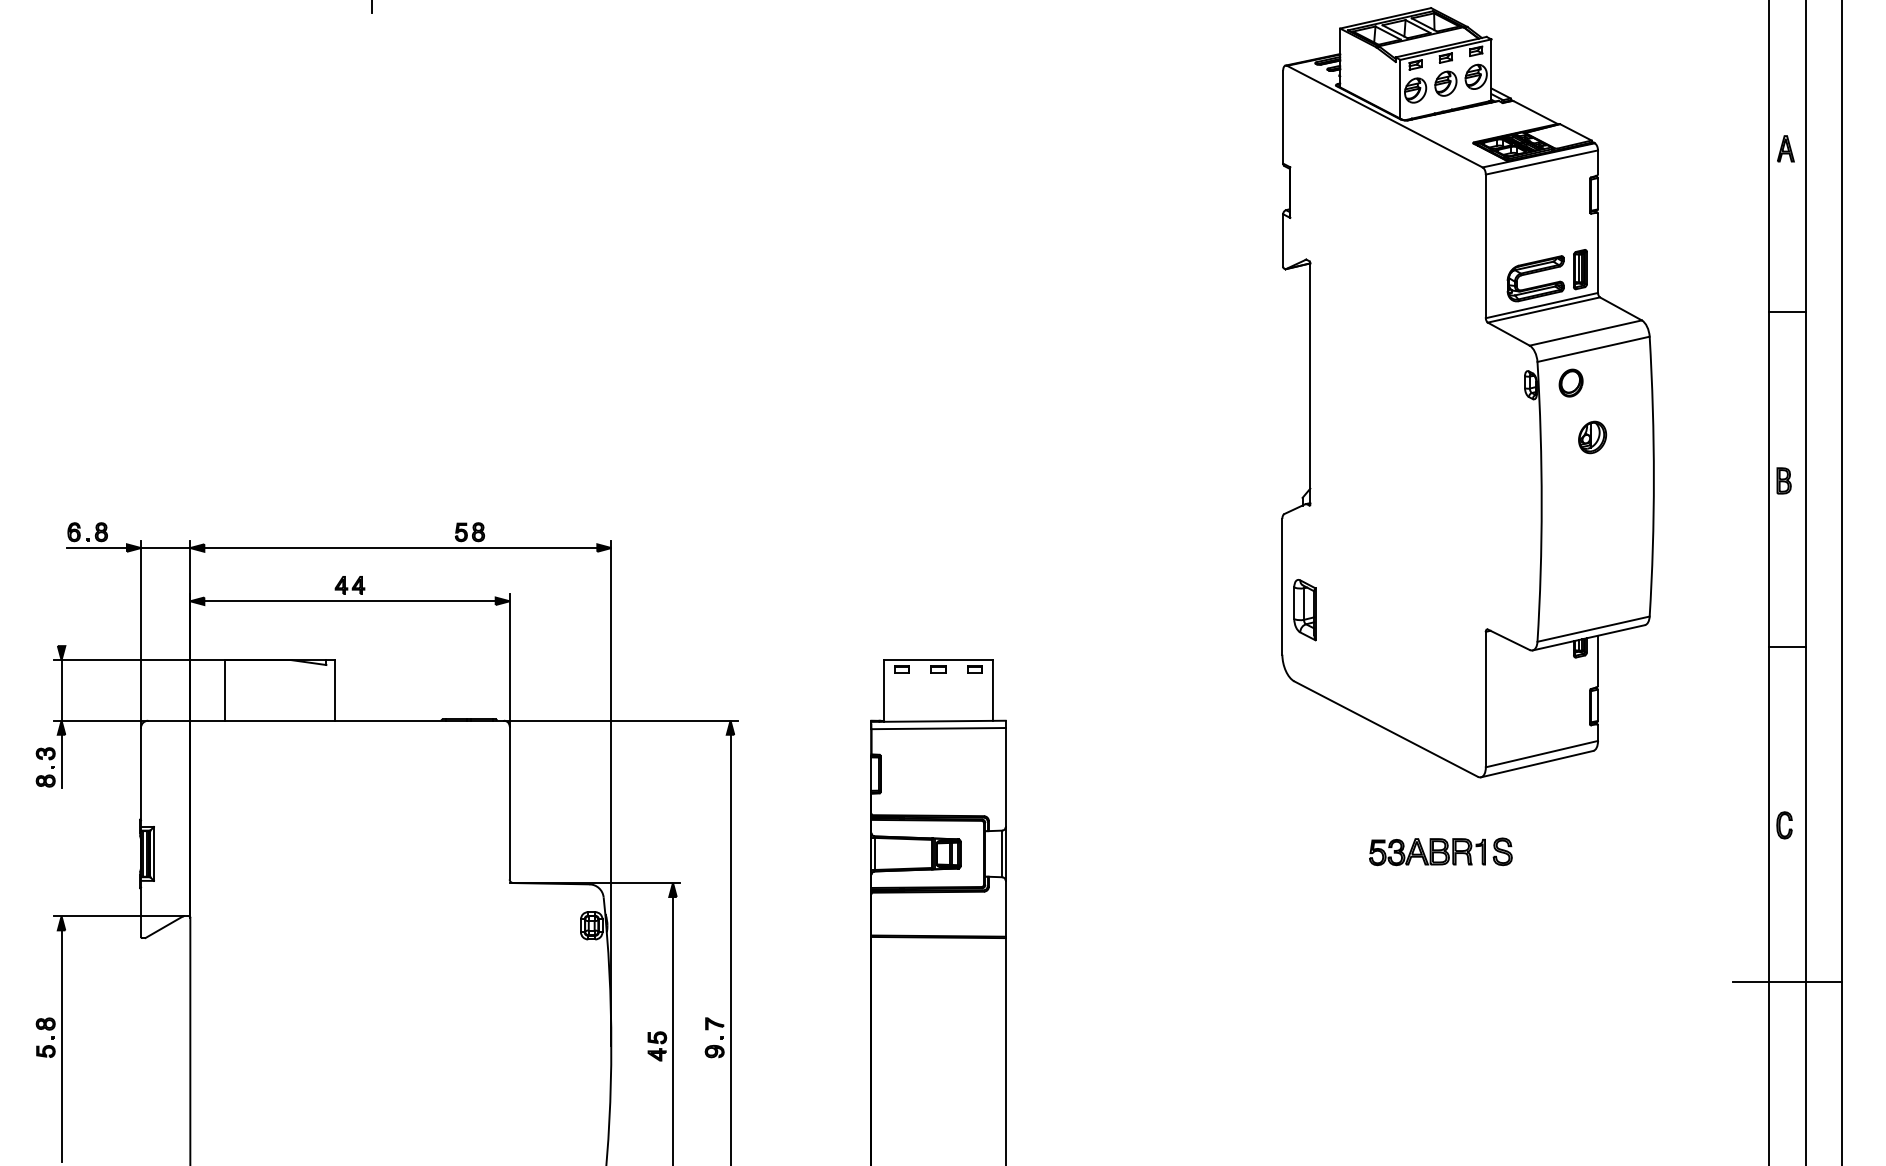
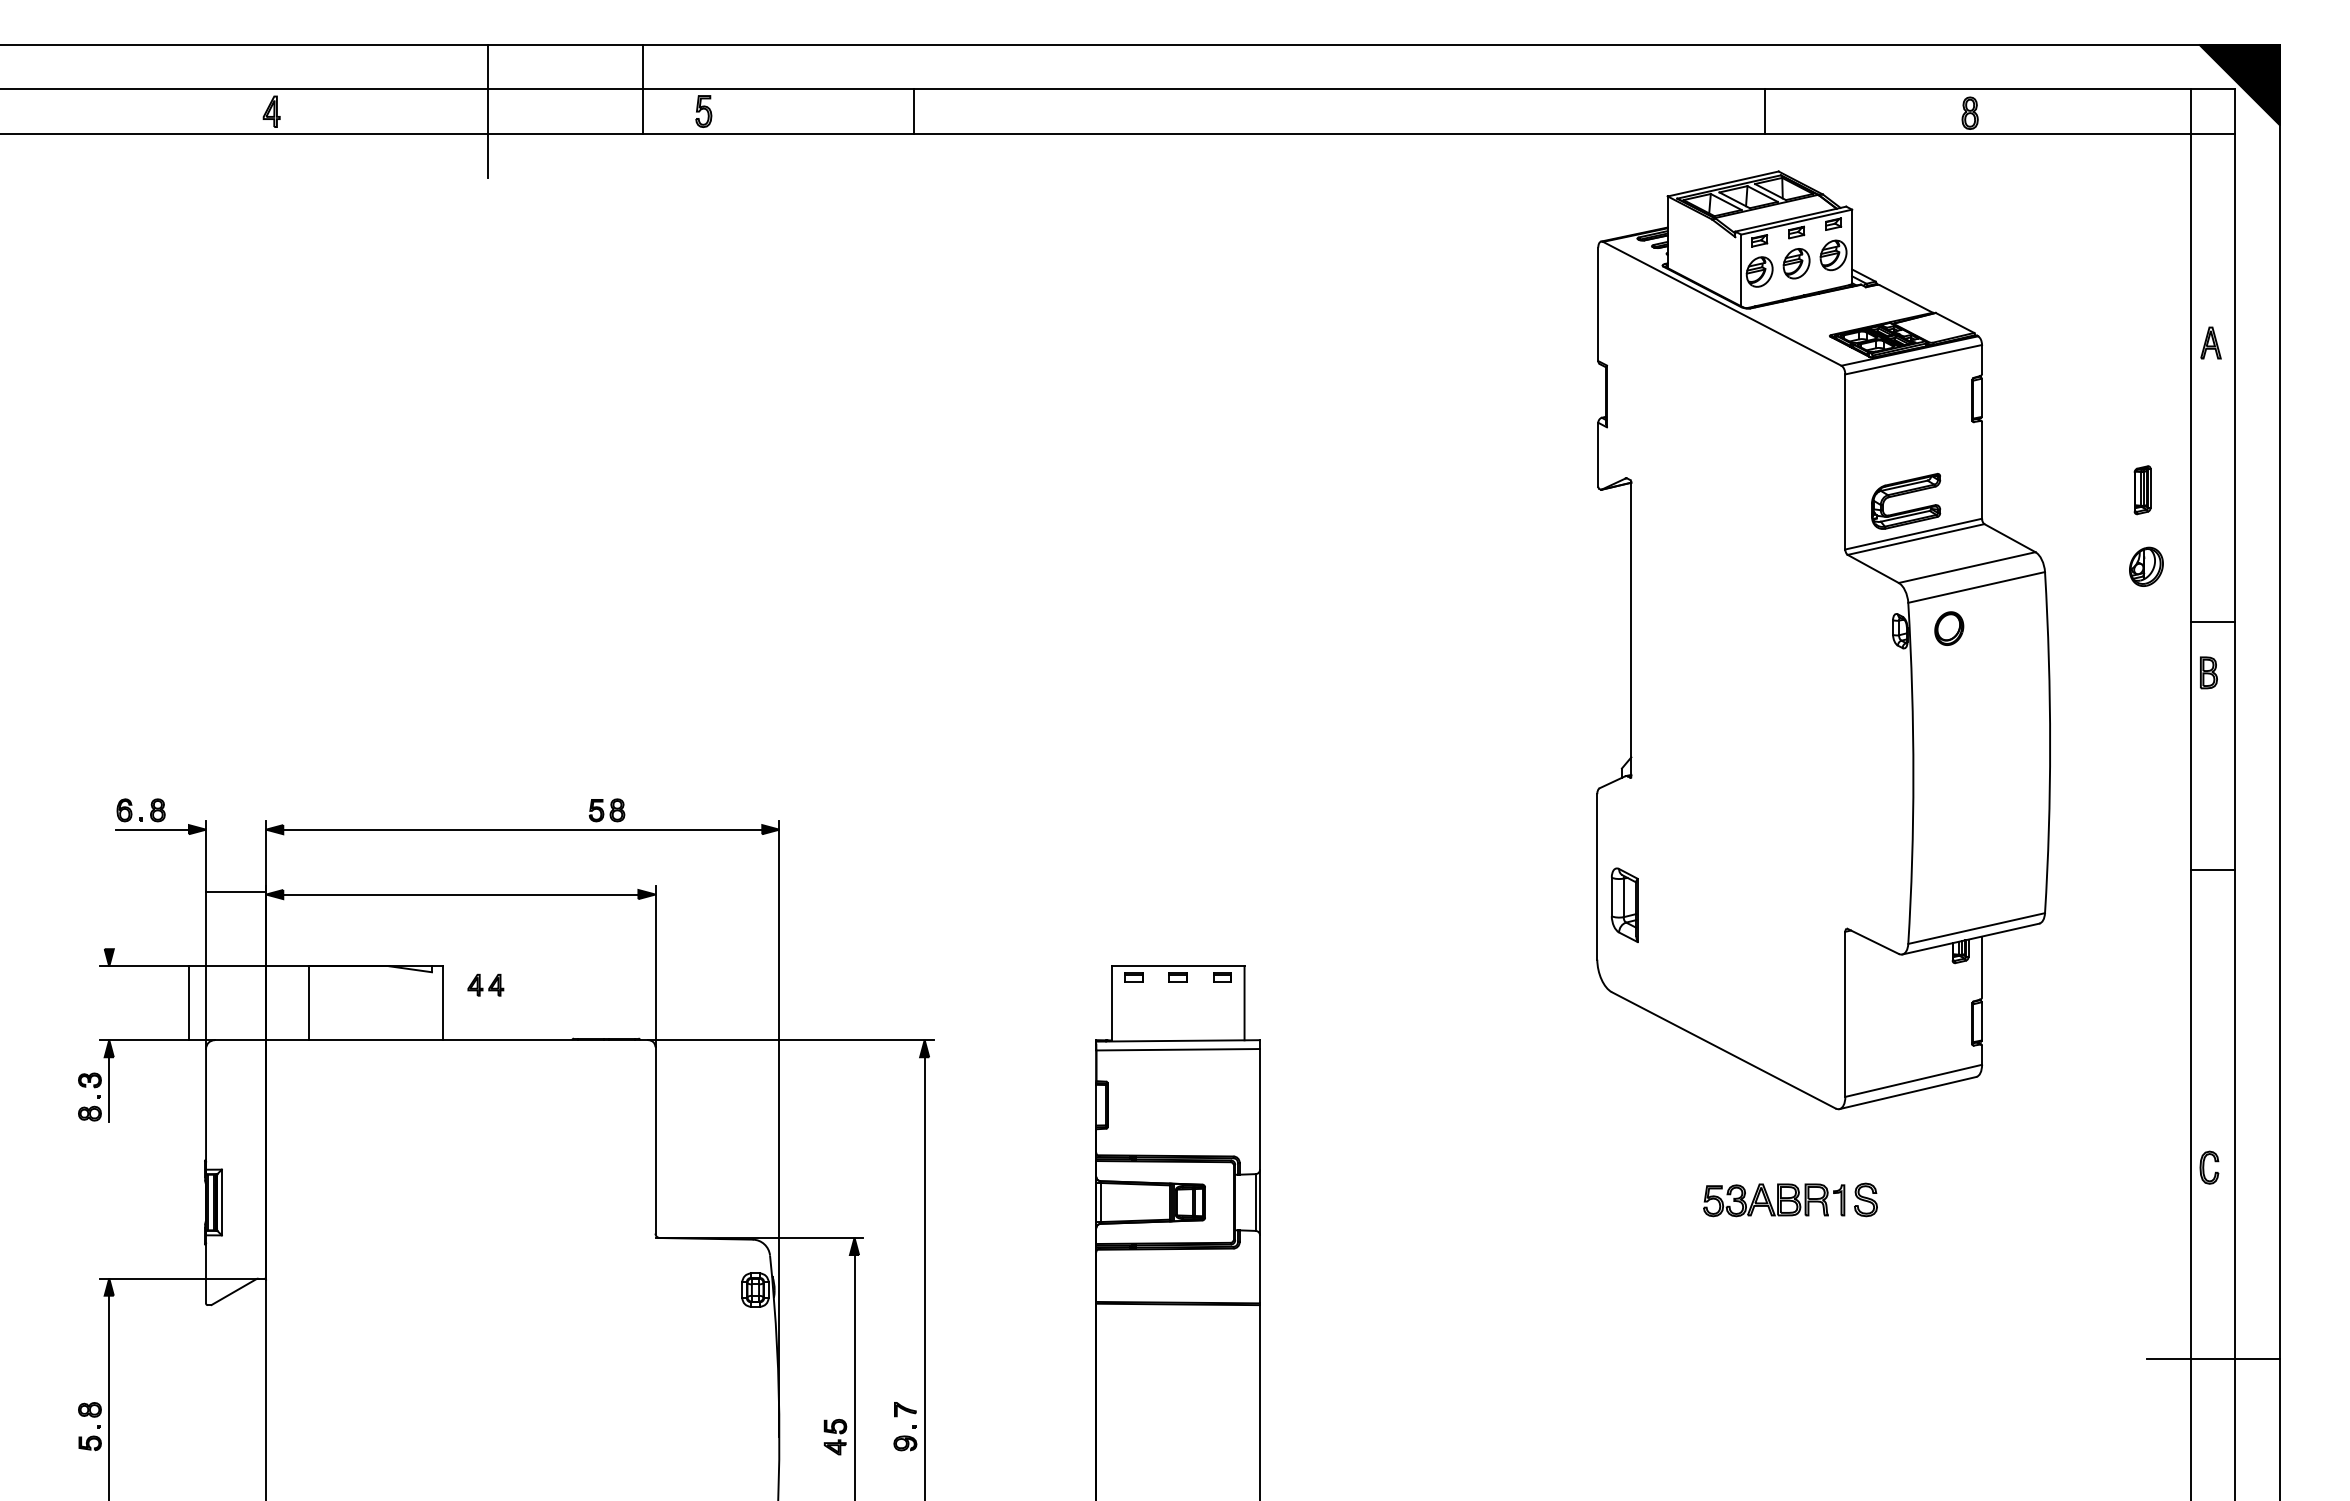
part: (1580, 269) -> (2142, 490), moved
line: (1787, 312) -> (2213, 622), moved
part: (1592, 437) -> (2146, 566), moved
part: (1783, 480) -> (2208, 672), moved
line: (165, 547) -> (236, 891), moved
part: (349, 584) -> (485, 984), moved
line: (1787, 647) -> (2213, 869), moved
line: (61, 690) -> (189, 1003), moved

